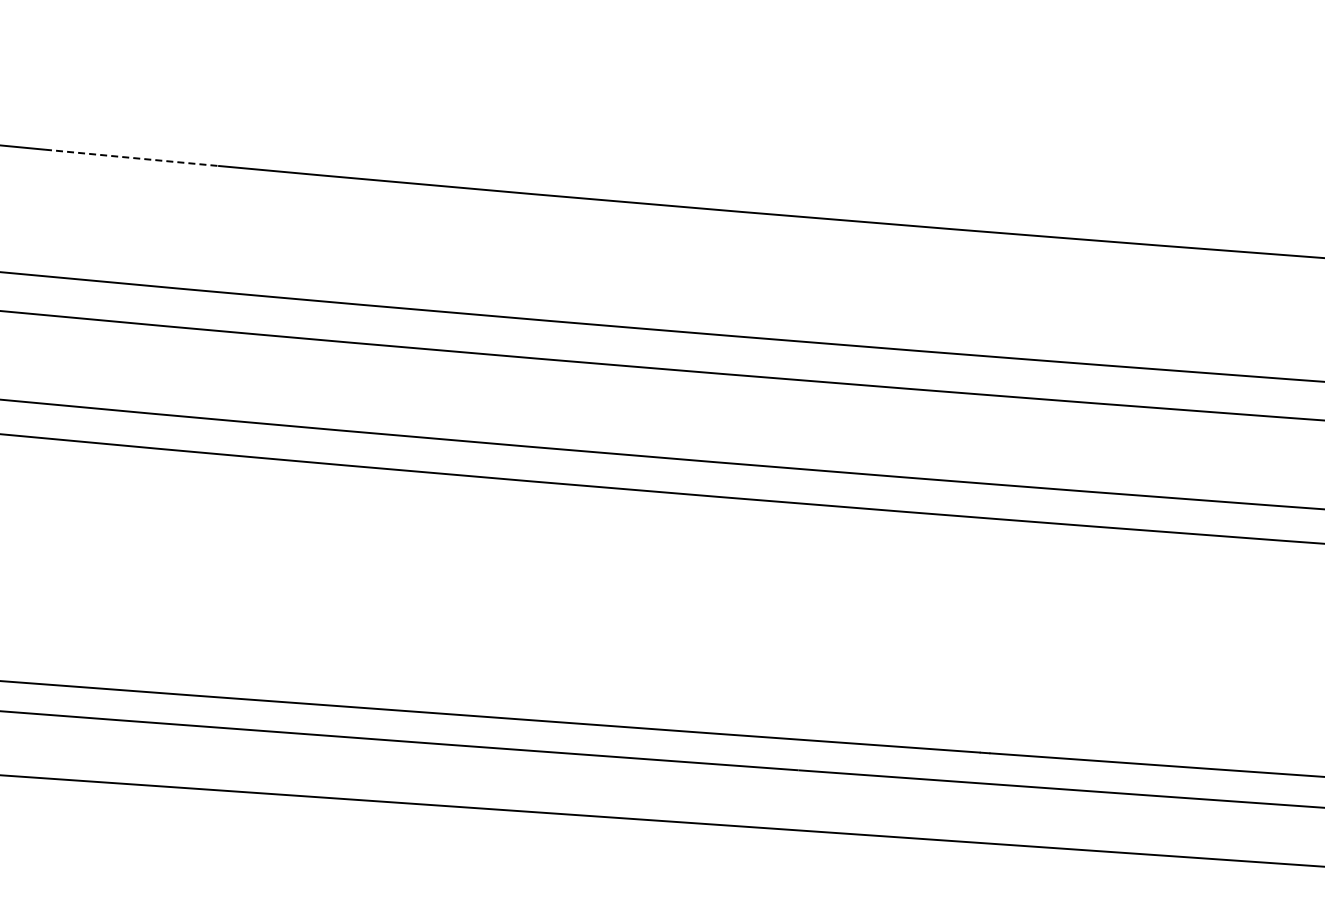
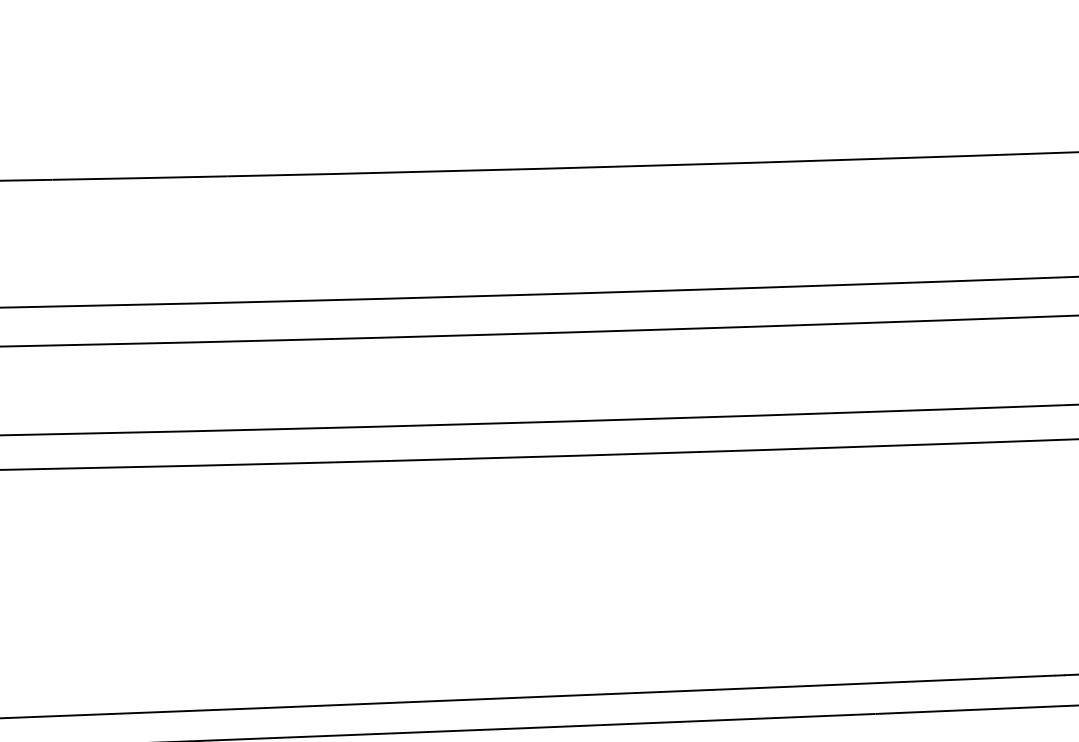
arc: (131, 157) -> (139, 177), dashed -> solid

